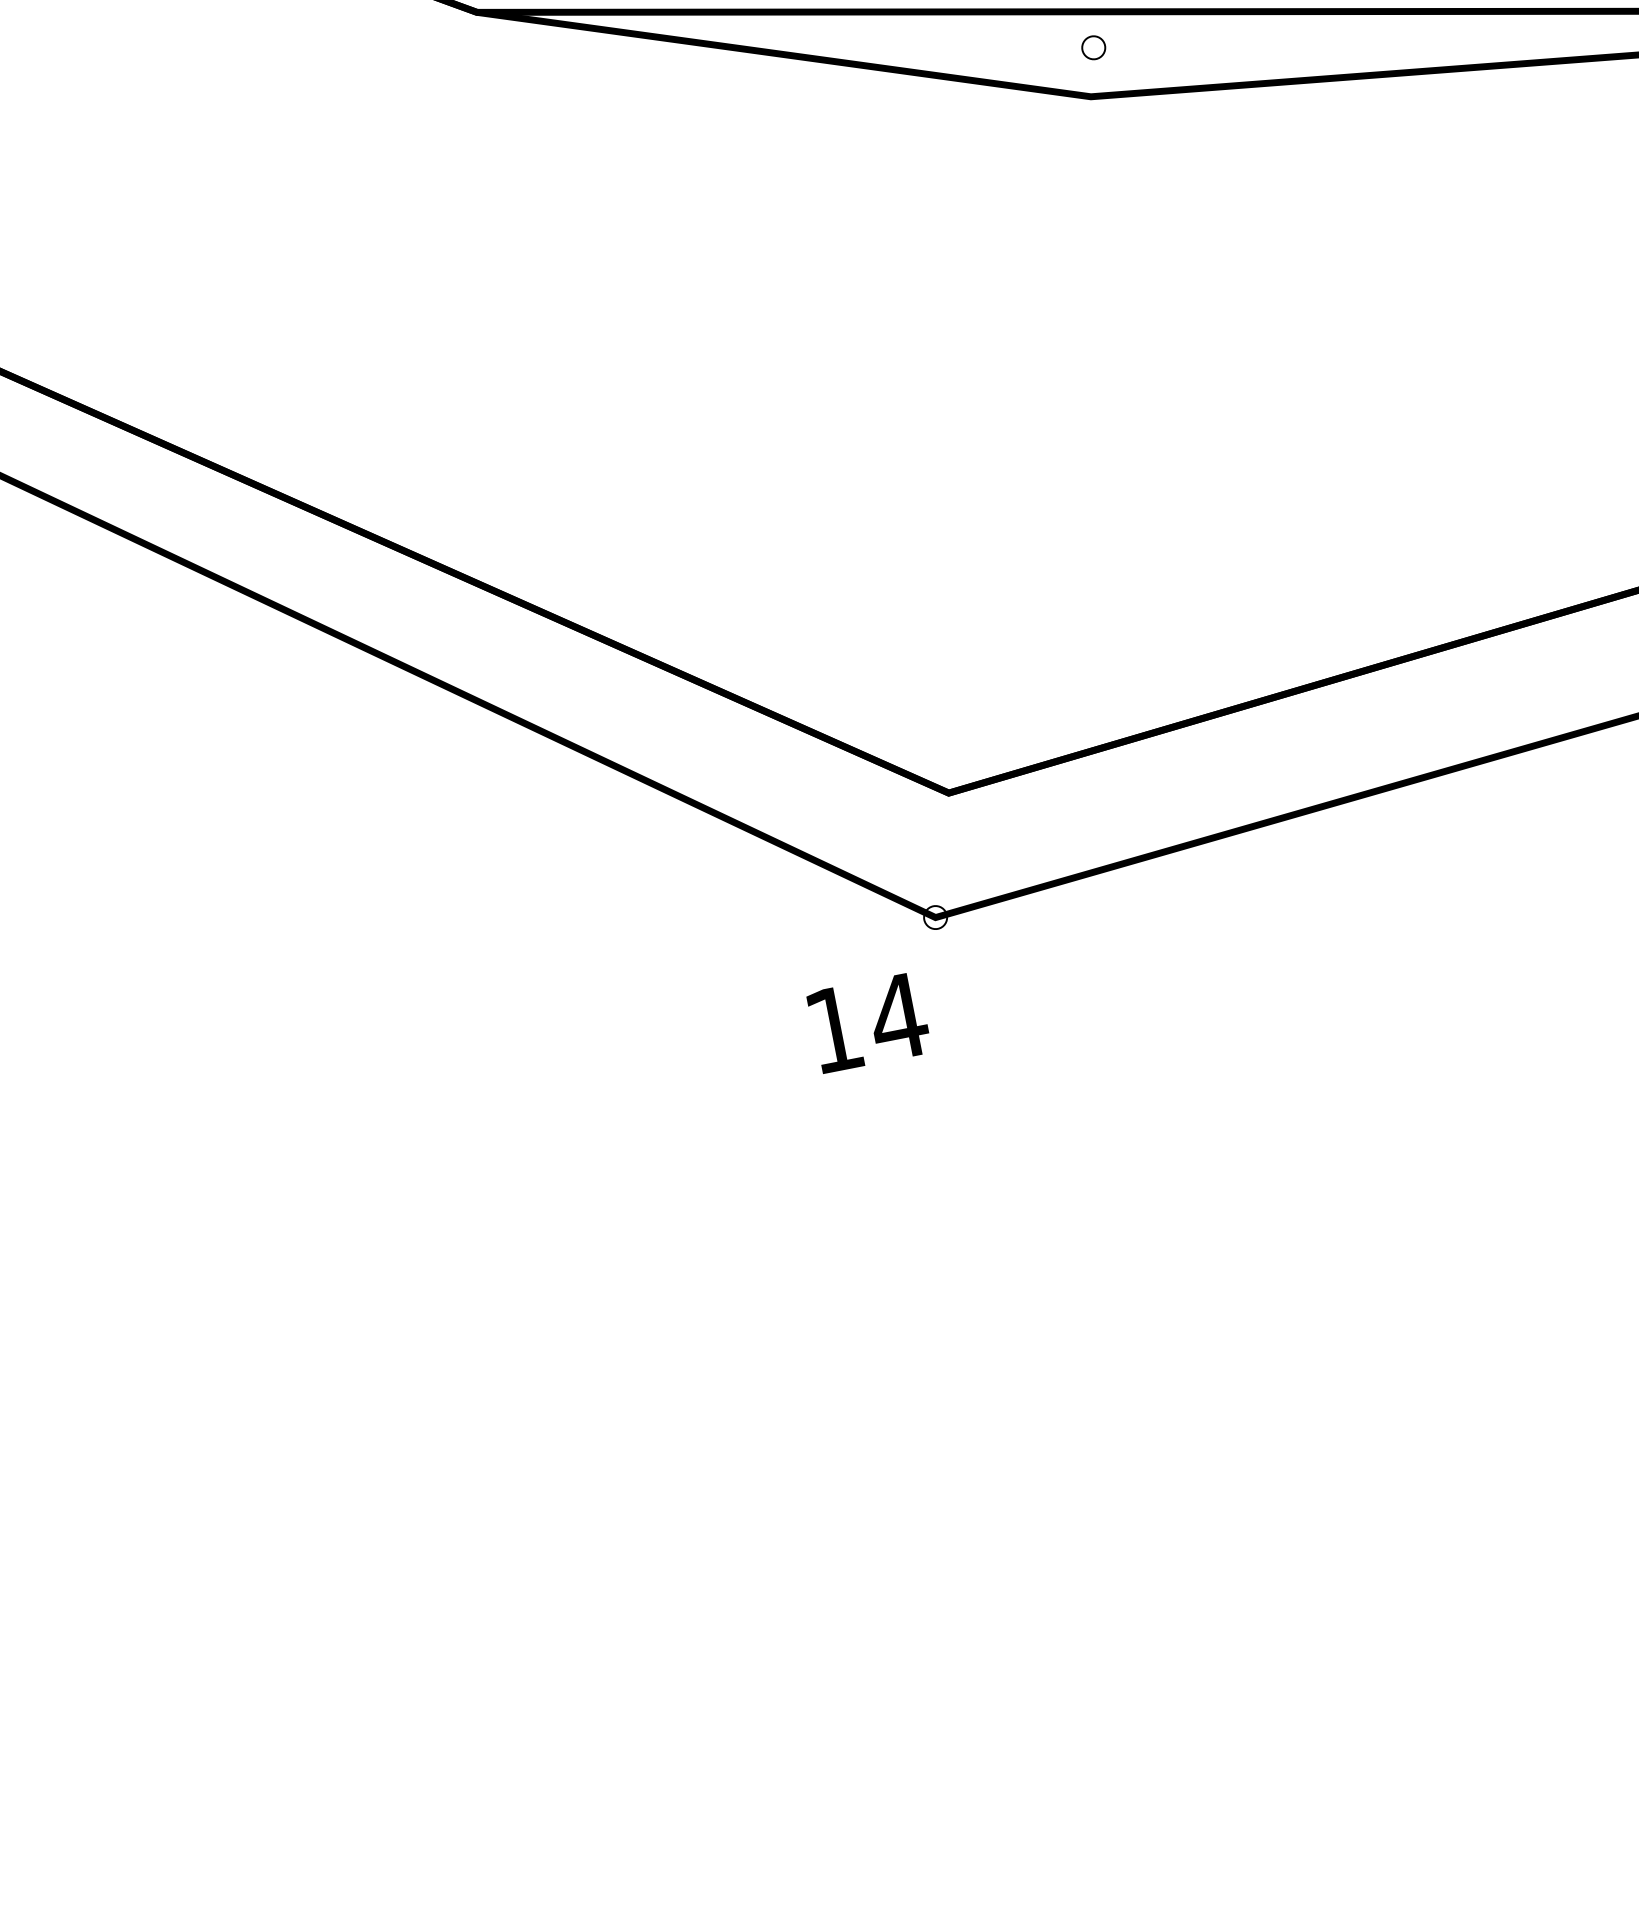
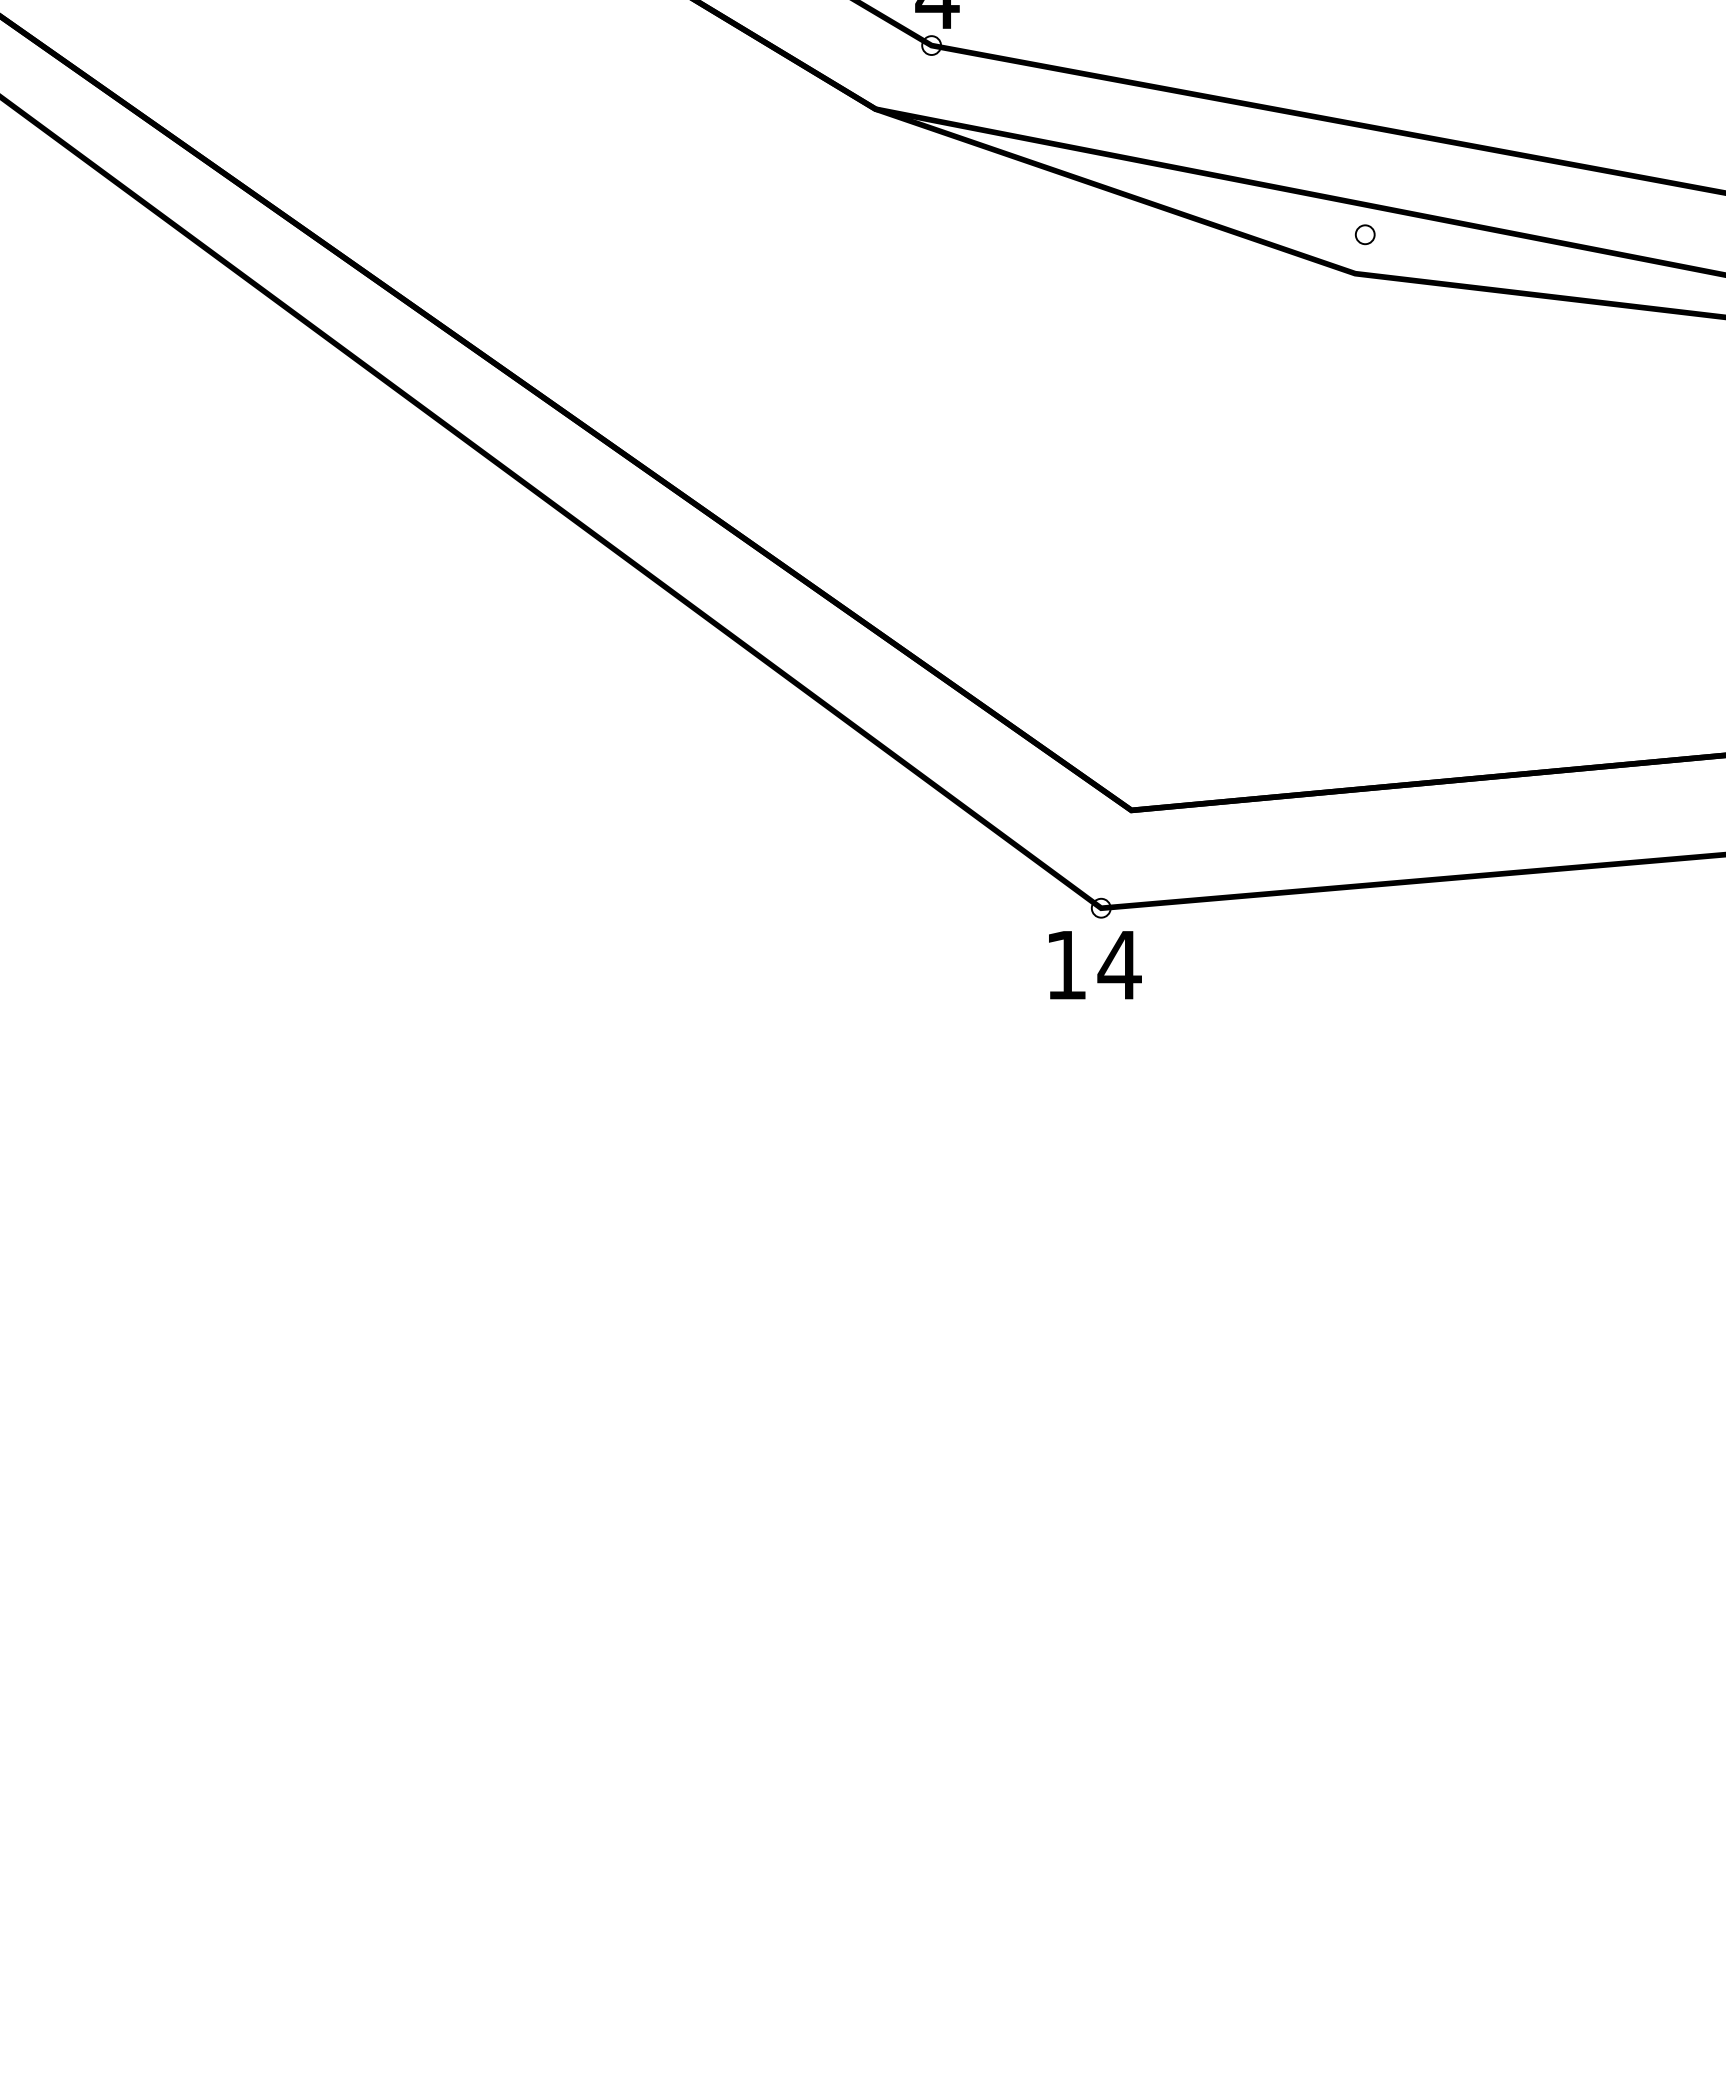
text: (869, 1023) -> (1095, 965), moved

